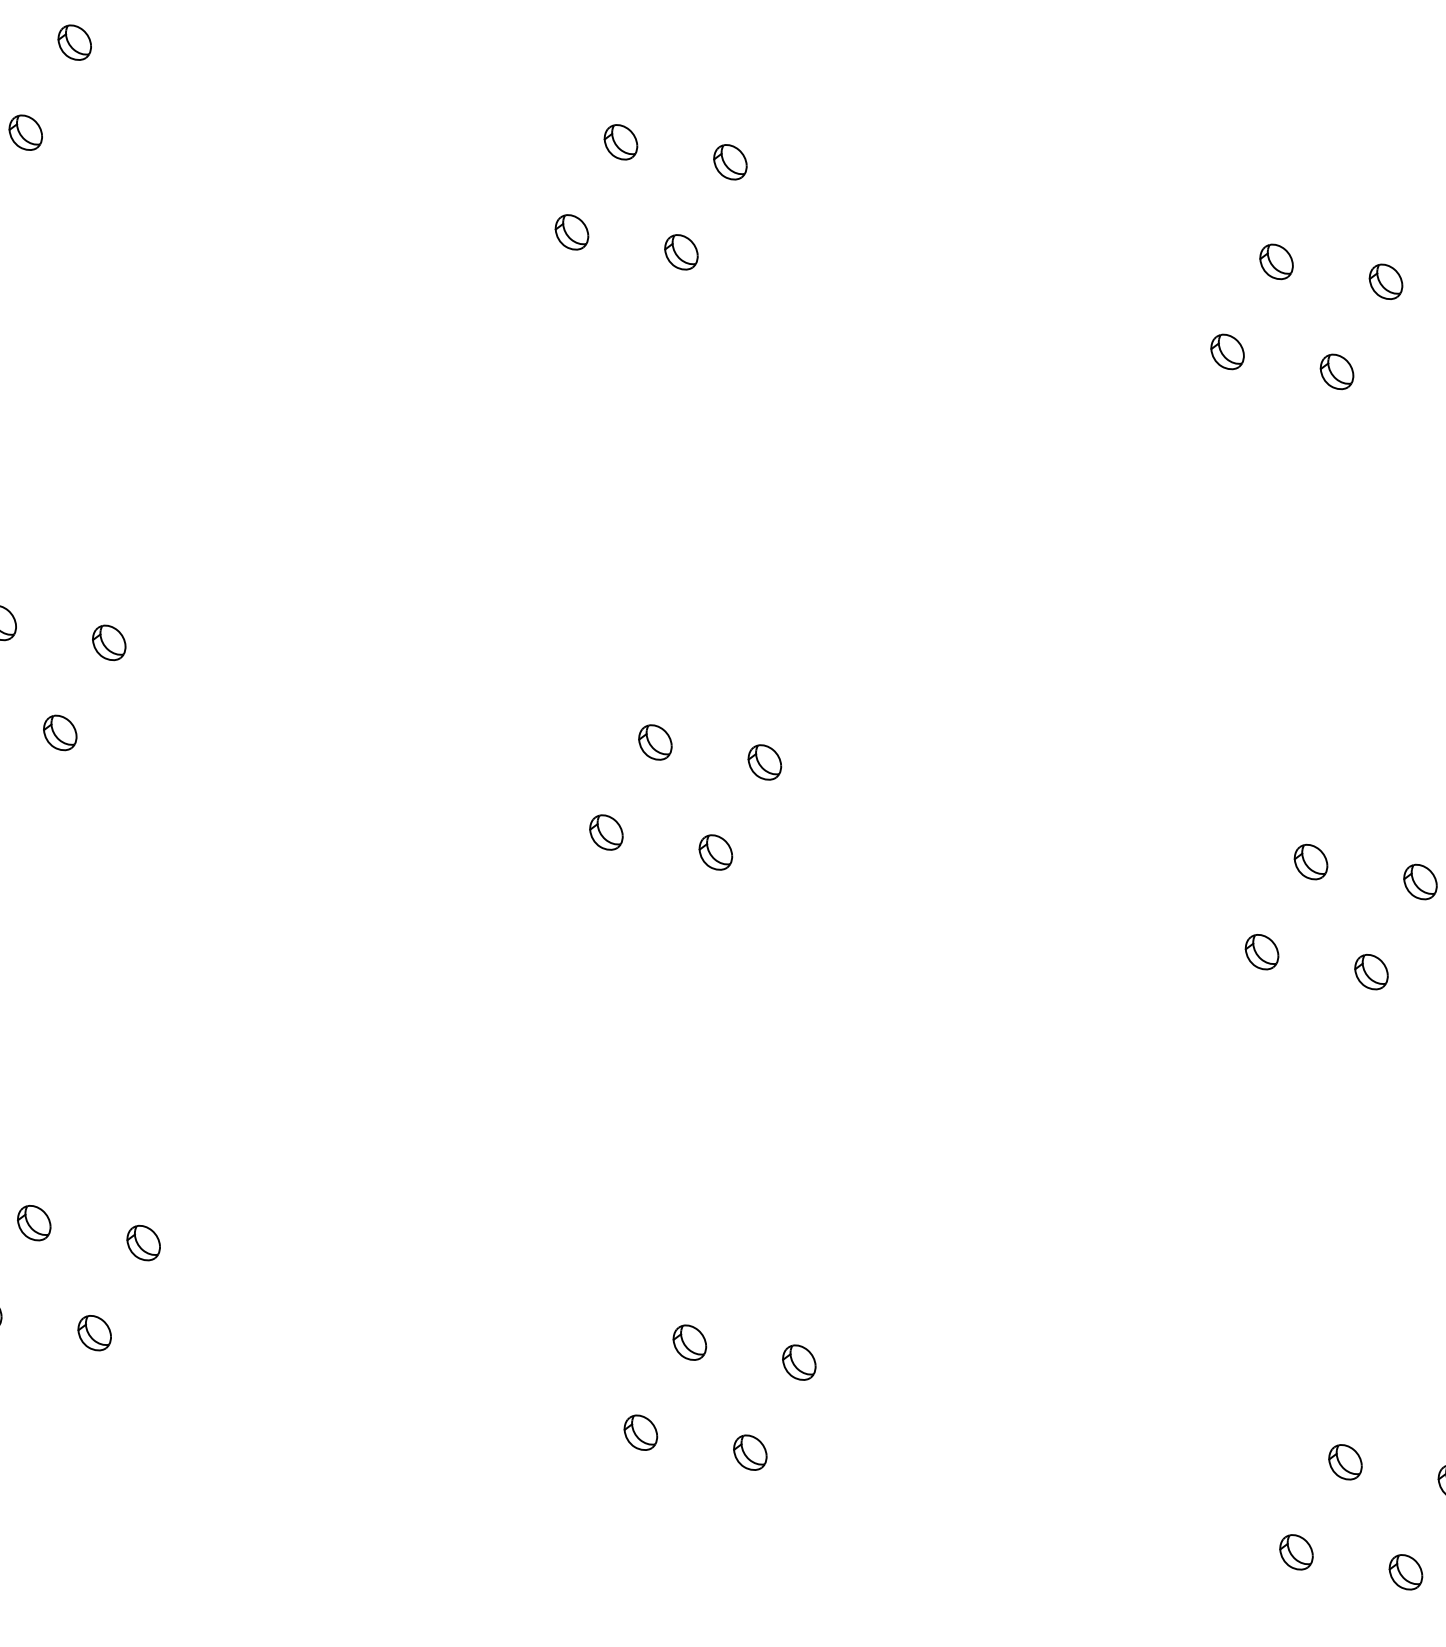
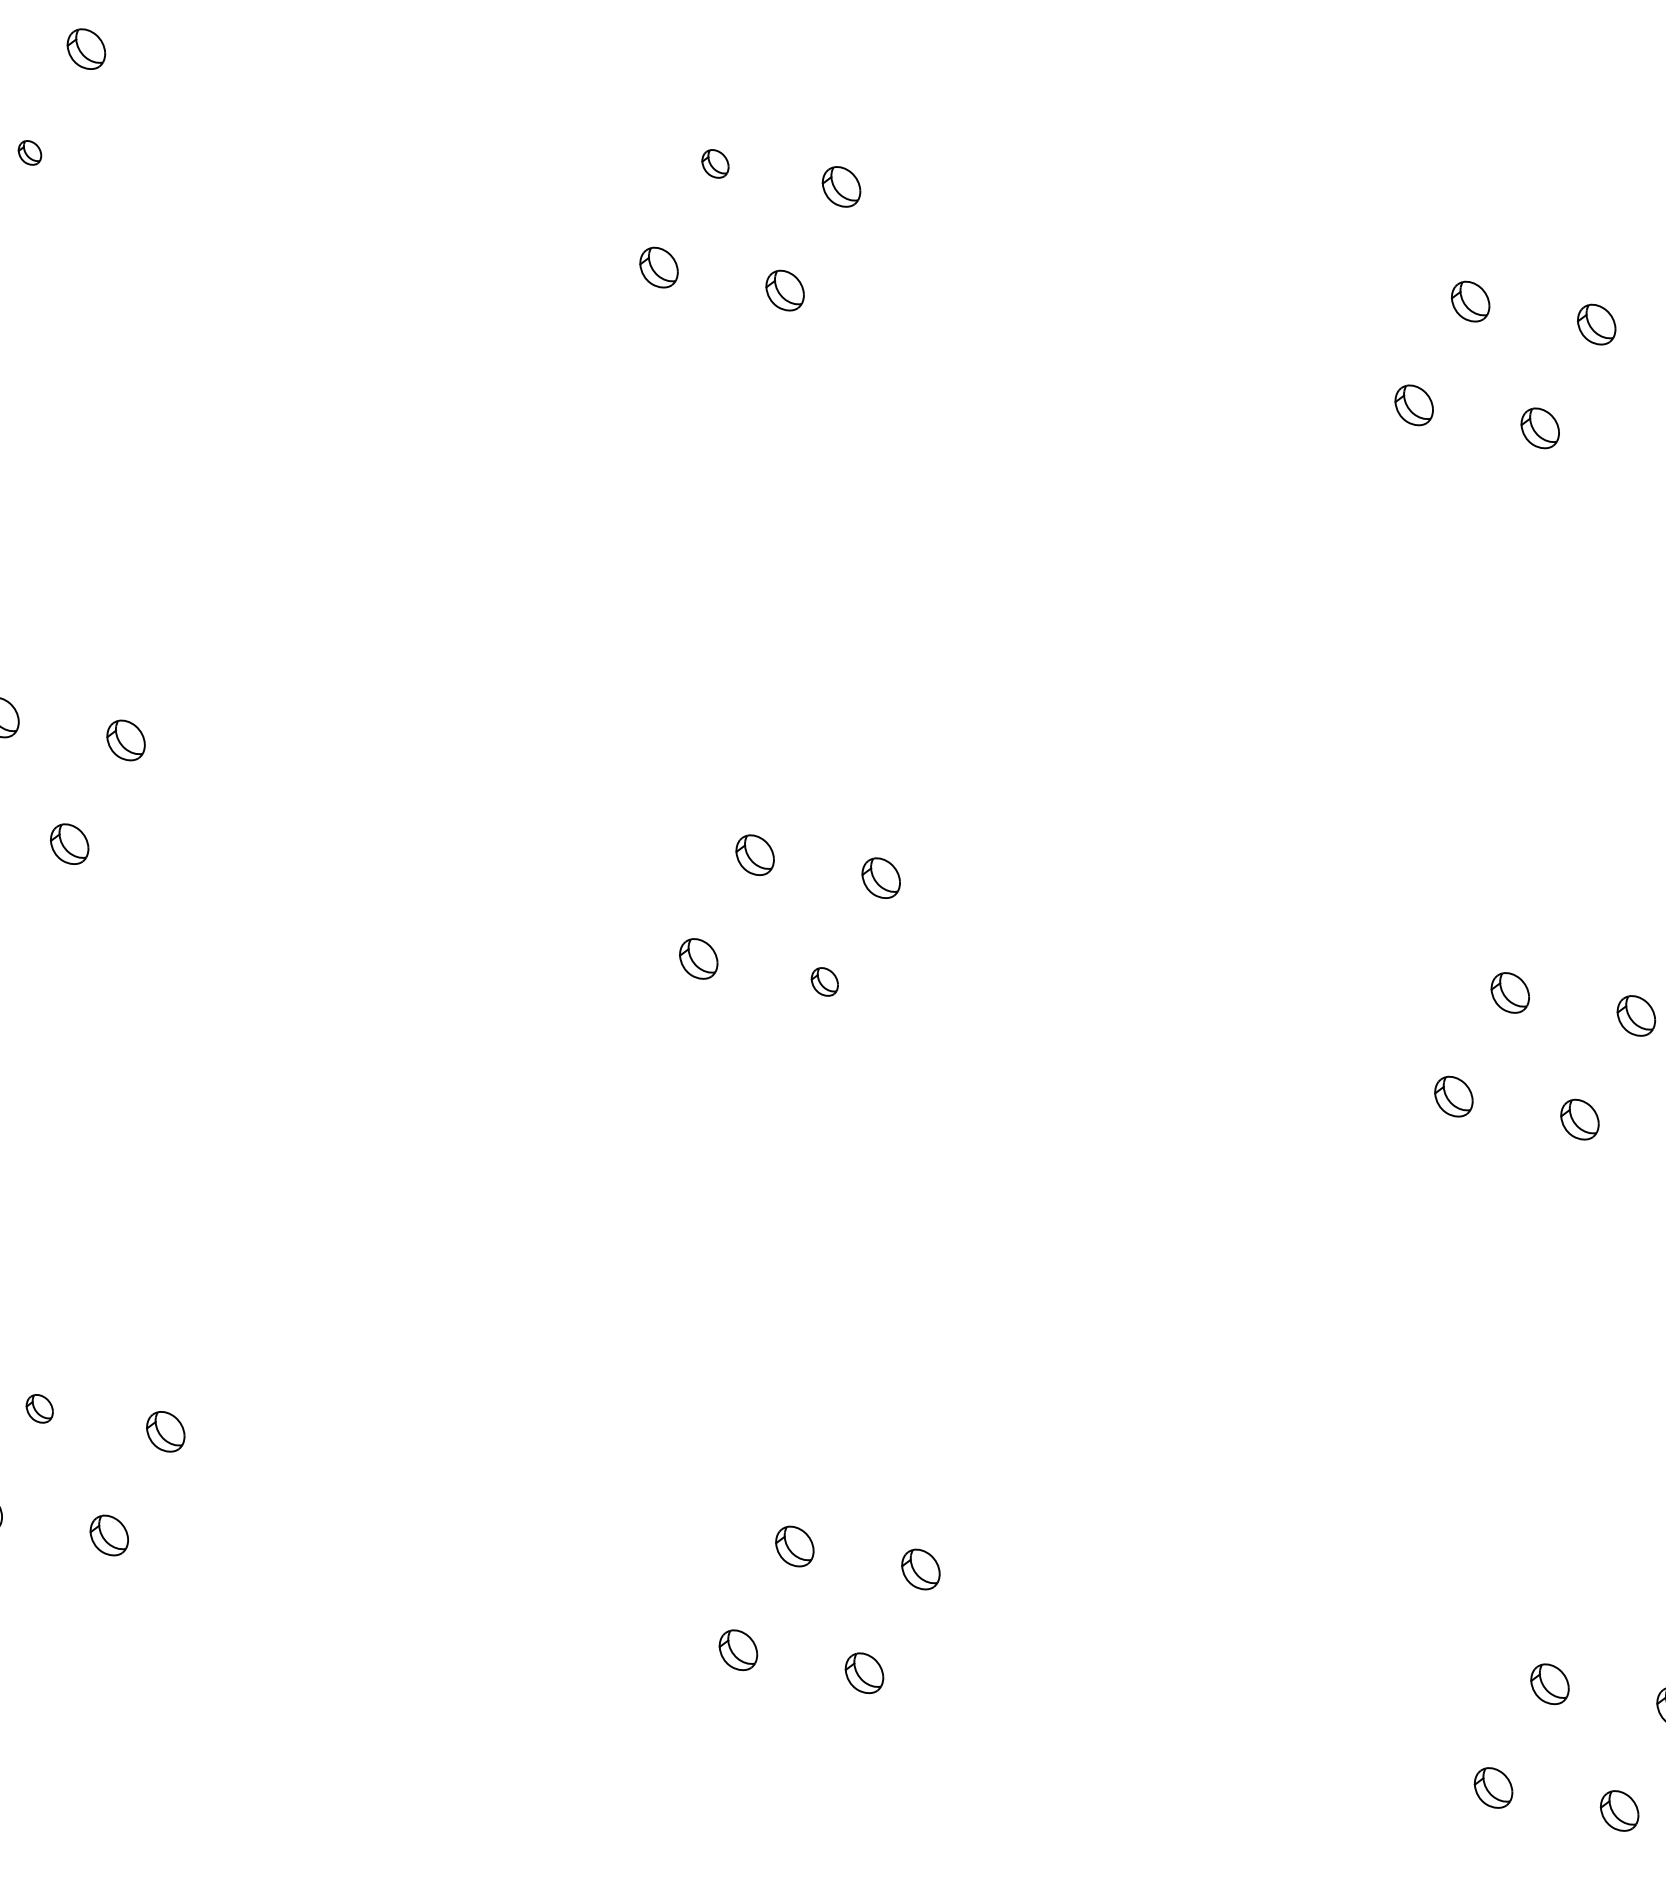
part: (25, 132) -> (29, 152), size x0.6
part: (620, 141) -> (715, 163), size x0.7
part: (715, 852) -> (824, 981), size x0.7
part: (34, 1222) -> (39, 1408), size x0.7

